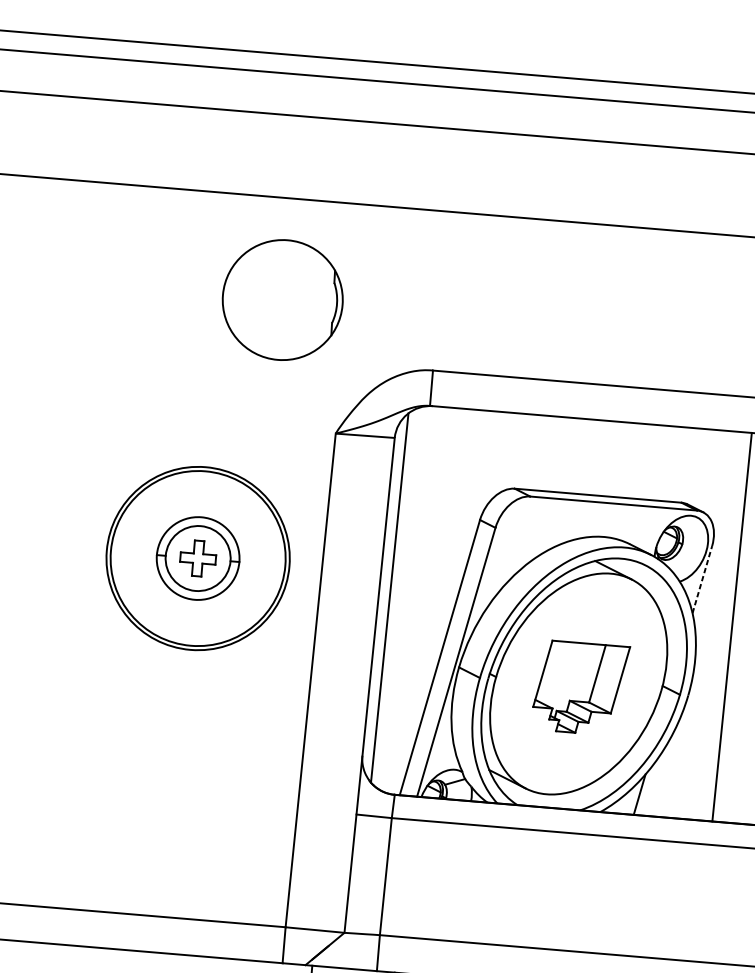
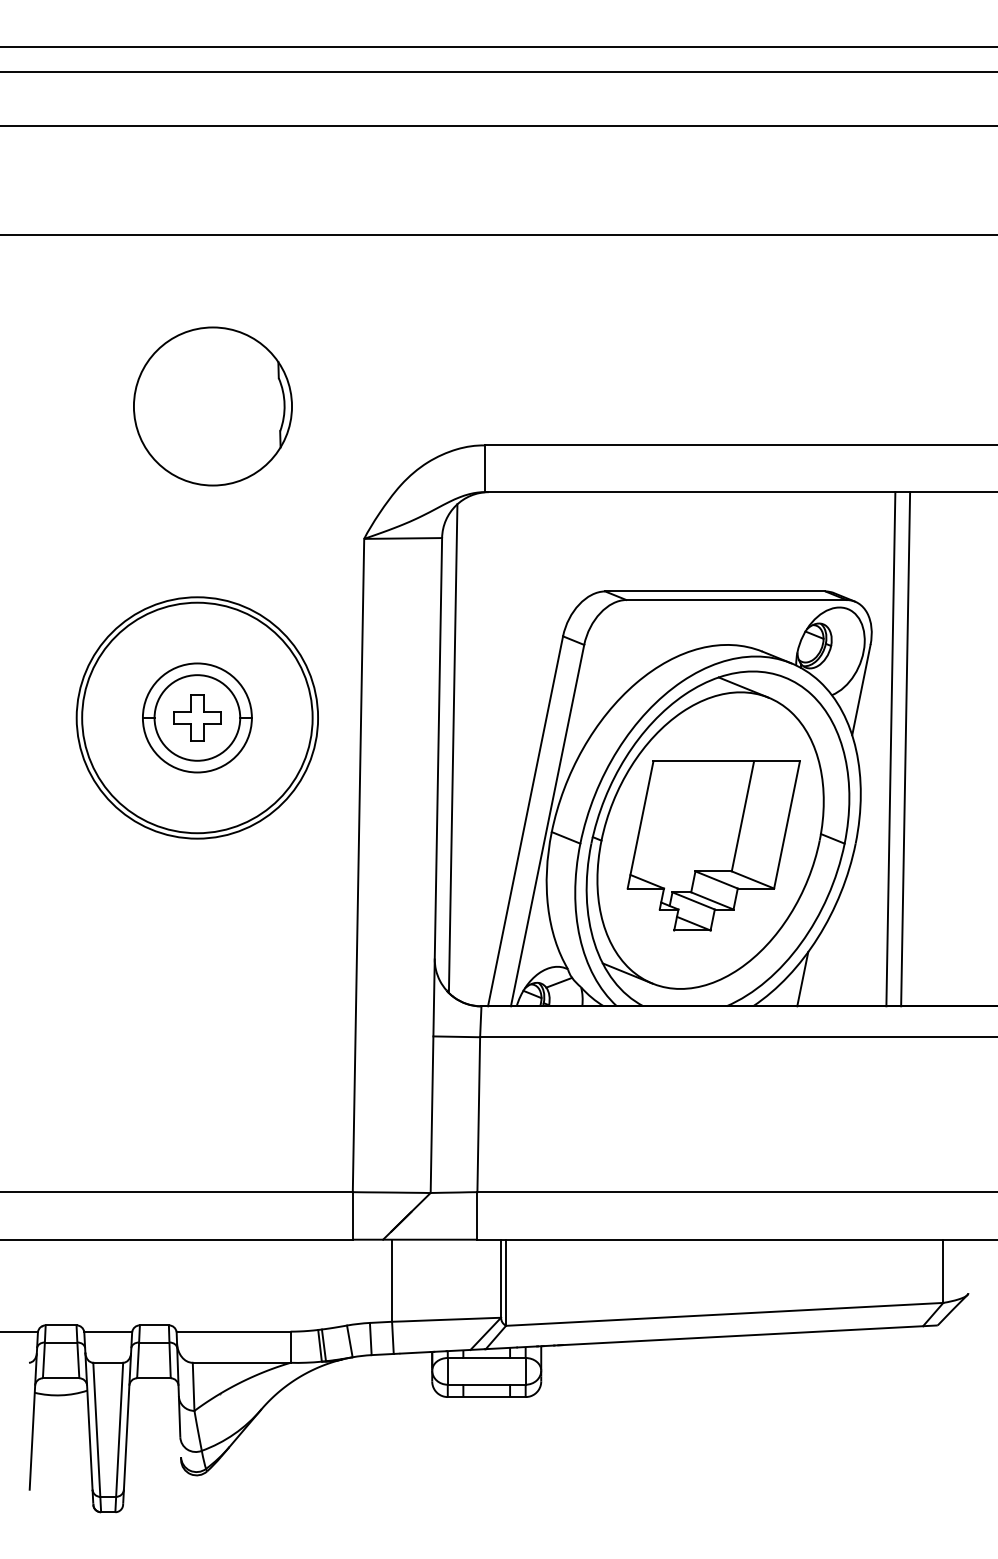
part: (282, 300) -> (212, 406), moved
line: (702, 579) -> (861, 689), dashed -> solid
line: (720, 626) -> (890, 749), added
part: (580, 687) -> (713, 845), size x1.43

